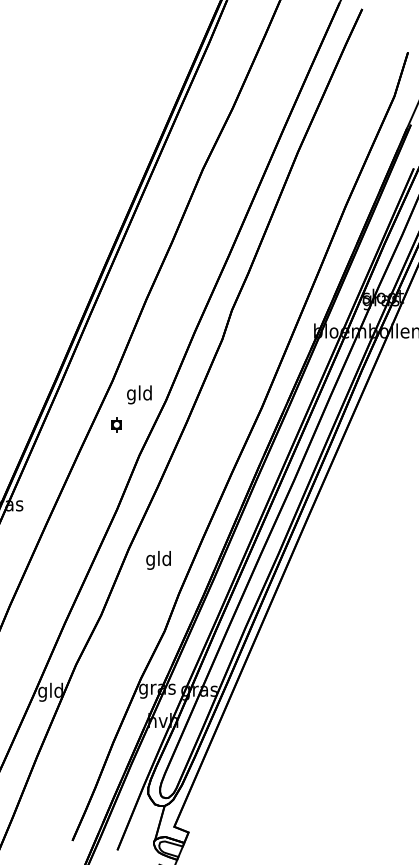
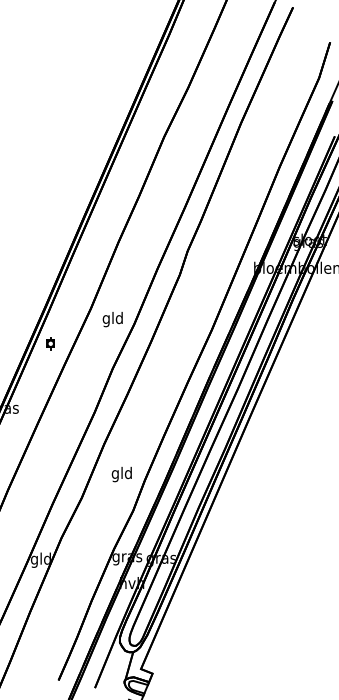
part: (116, 424) -> (50, 343), moved
text: (158, 560) -> (121, 474), moved

